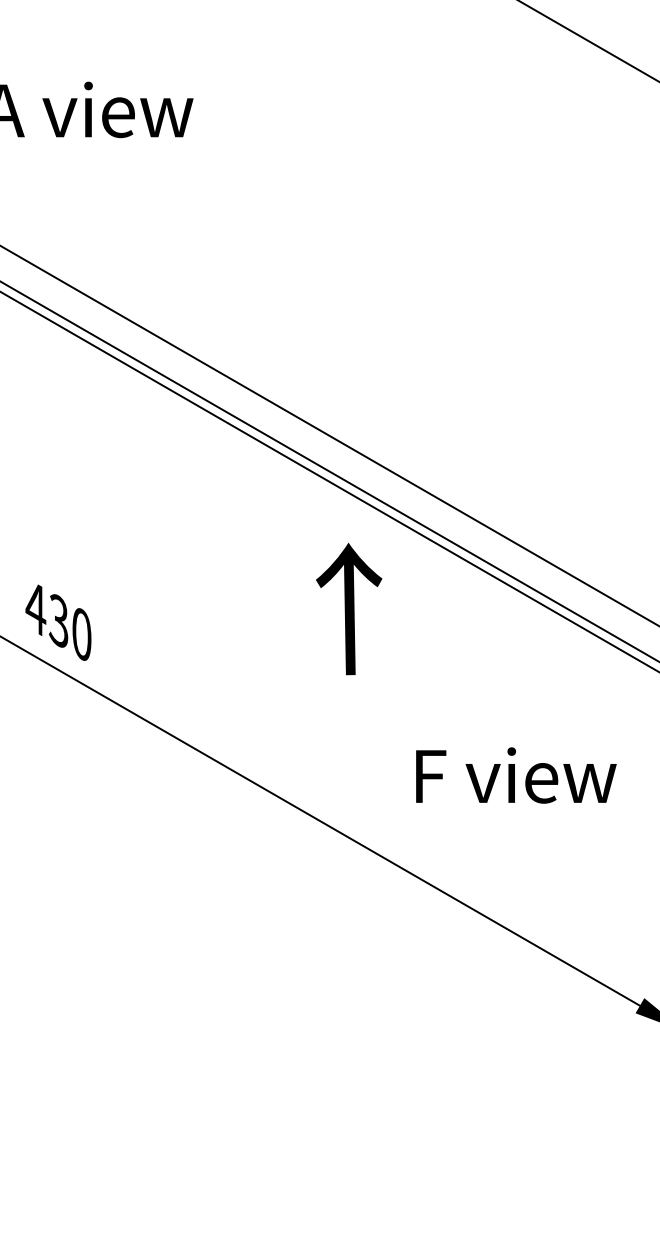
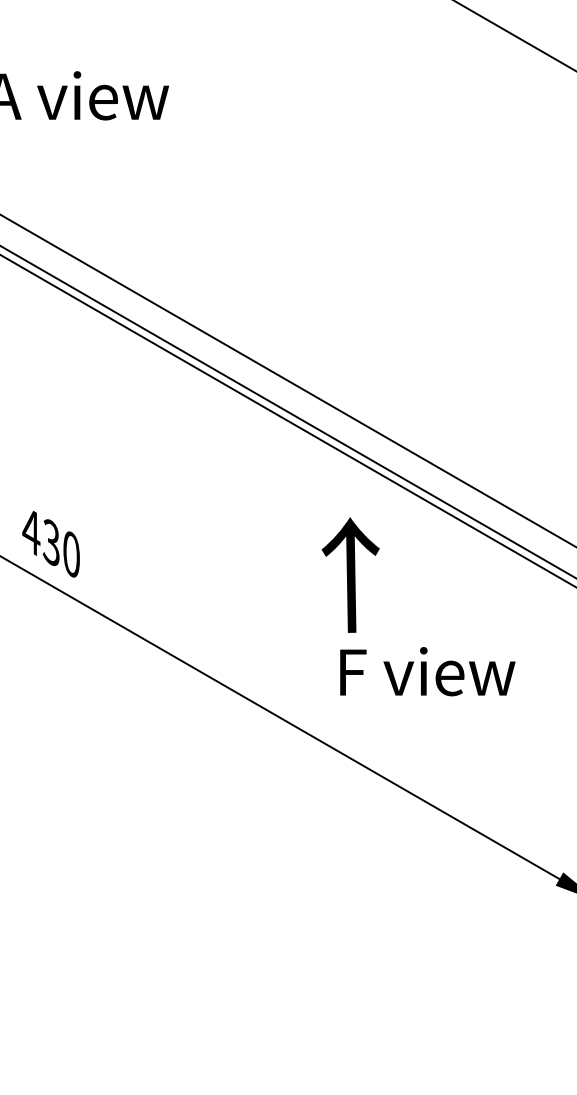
text: (349, 608) -> (351, 574), moved
text: (516, 775) -> (427, 671), moved

